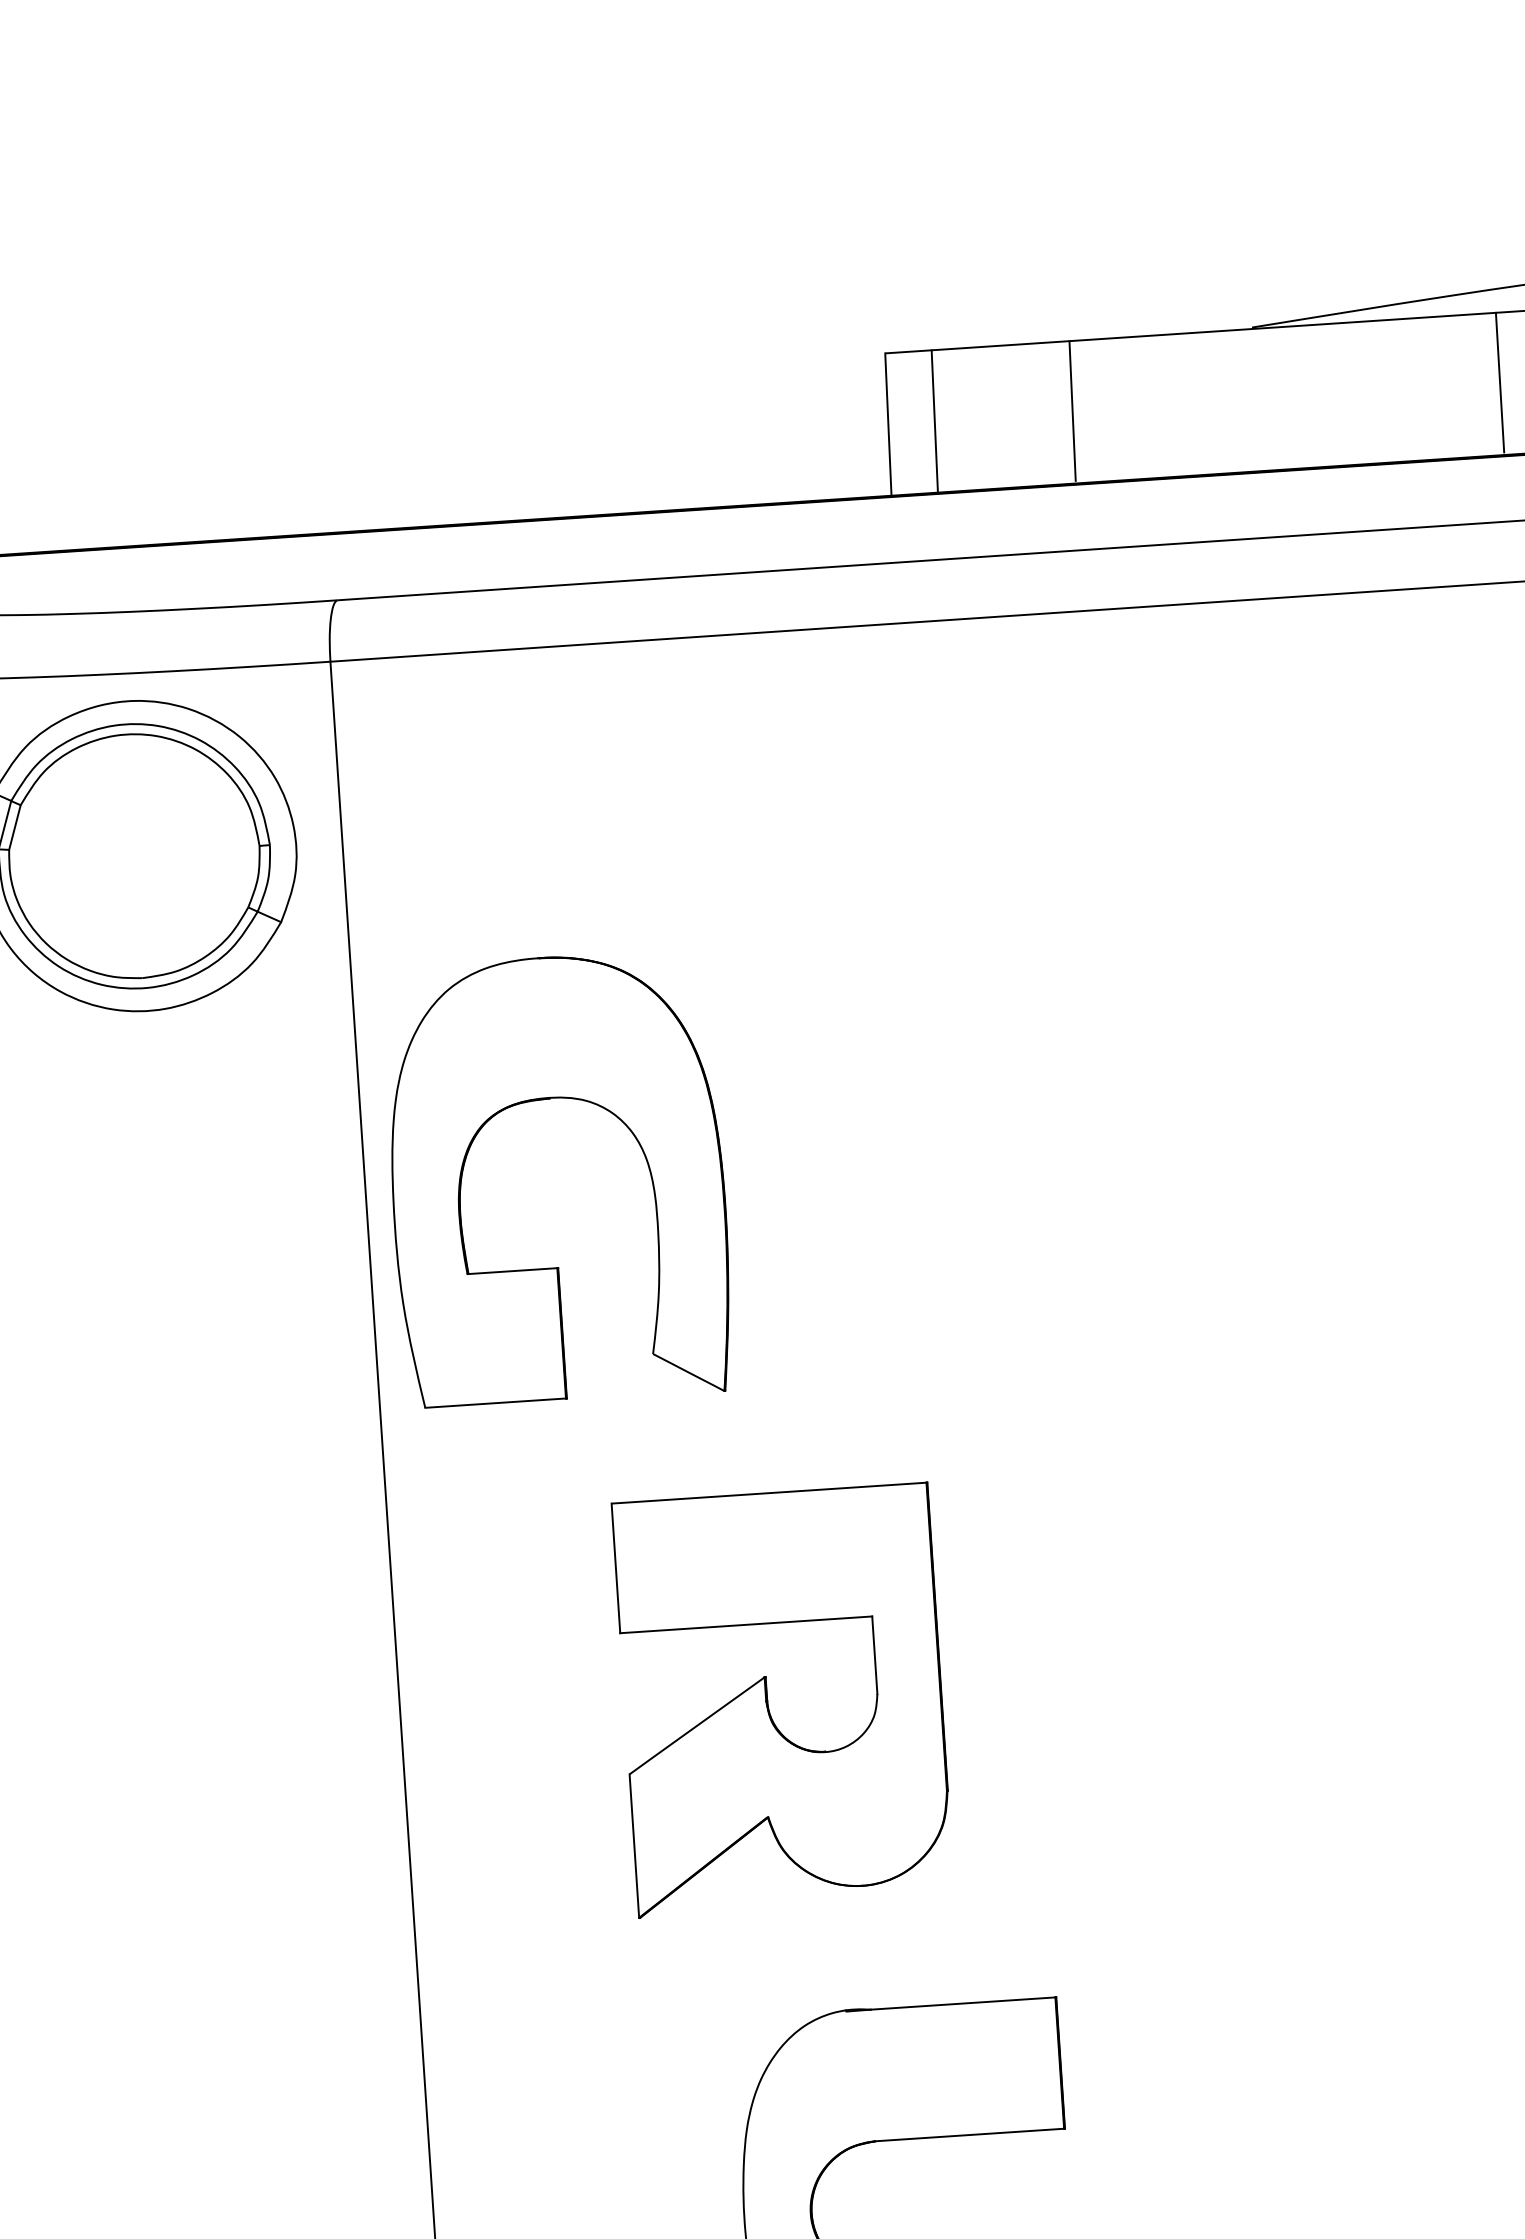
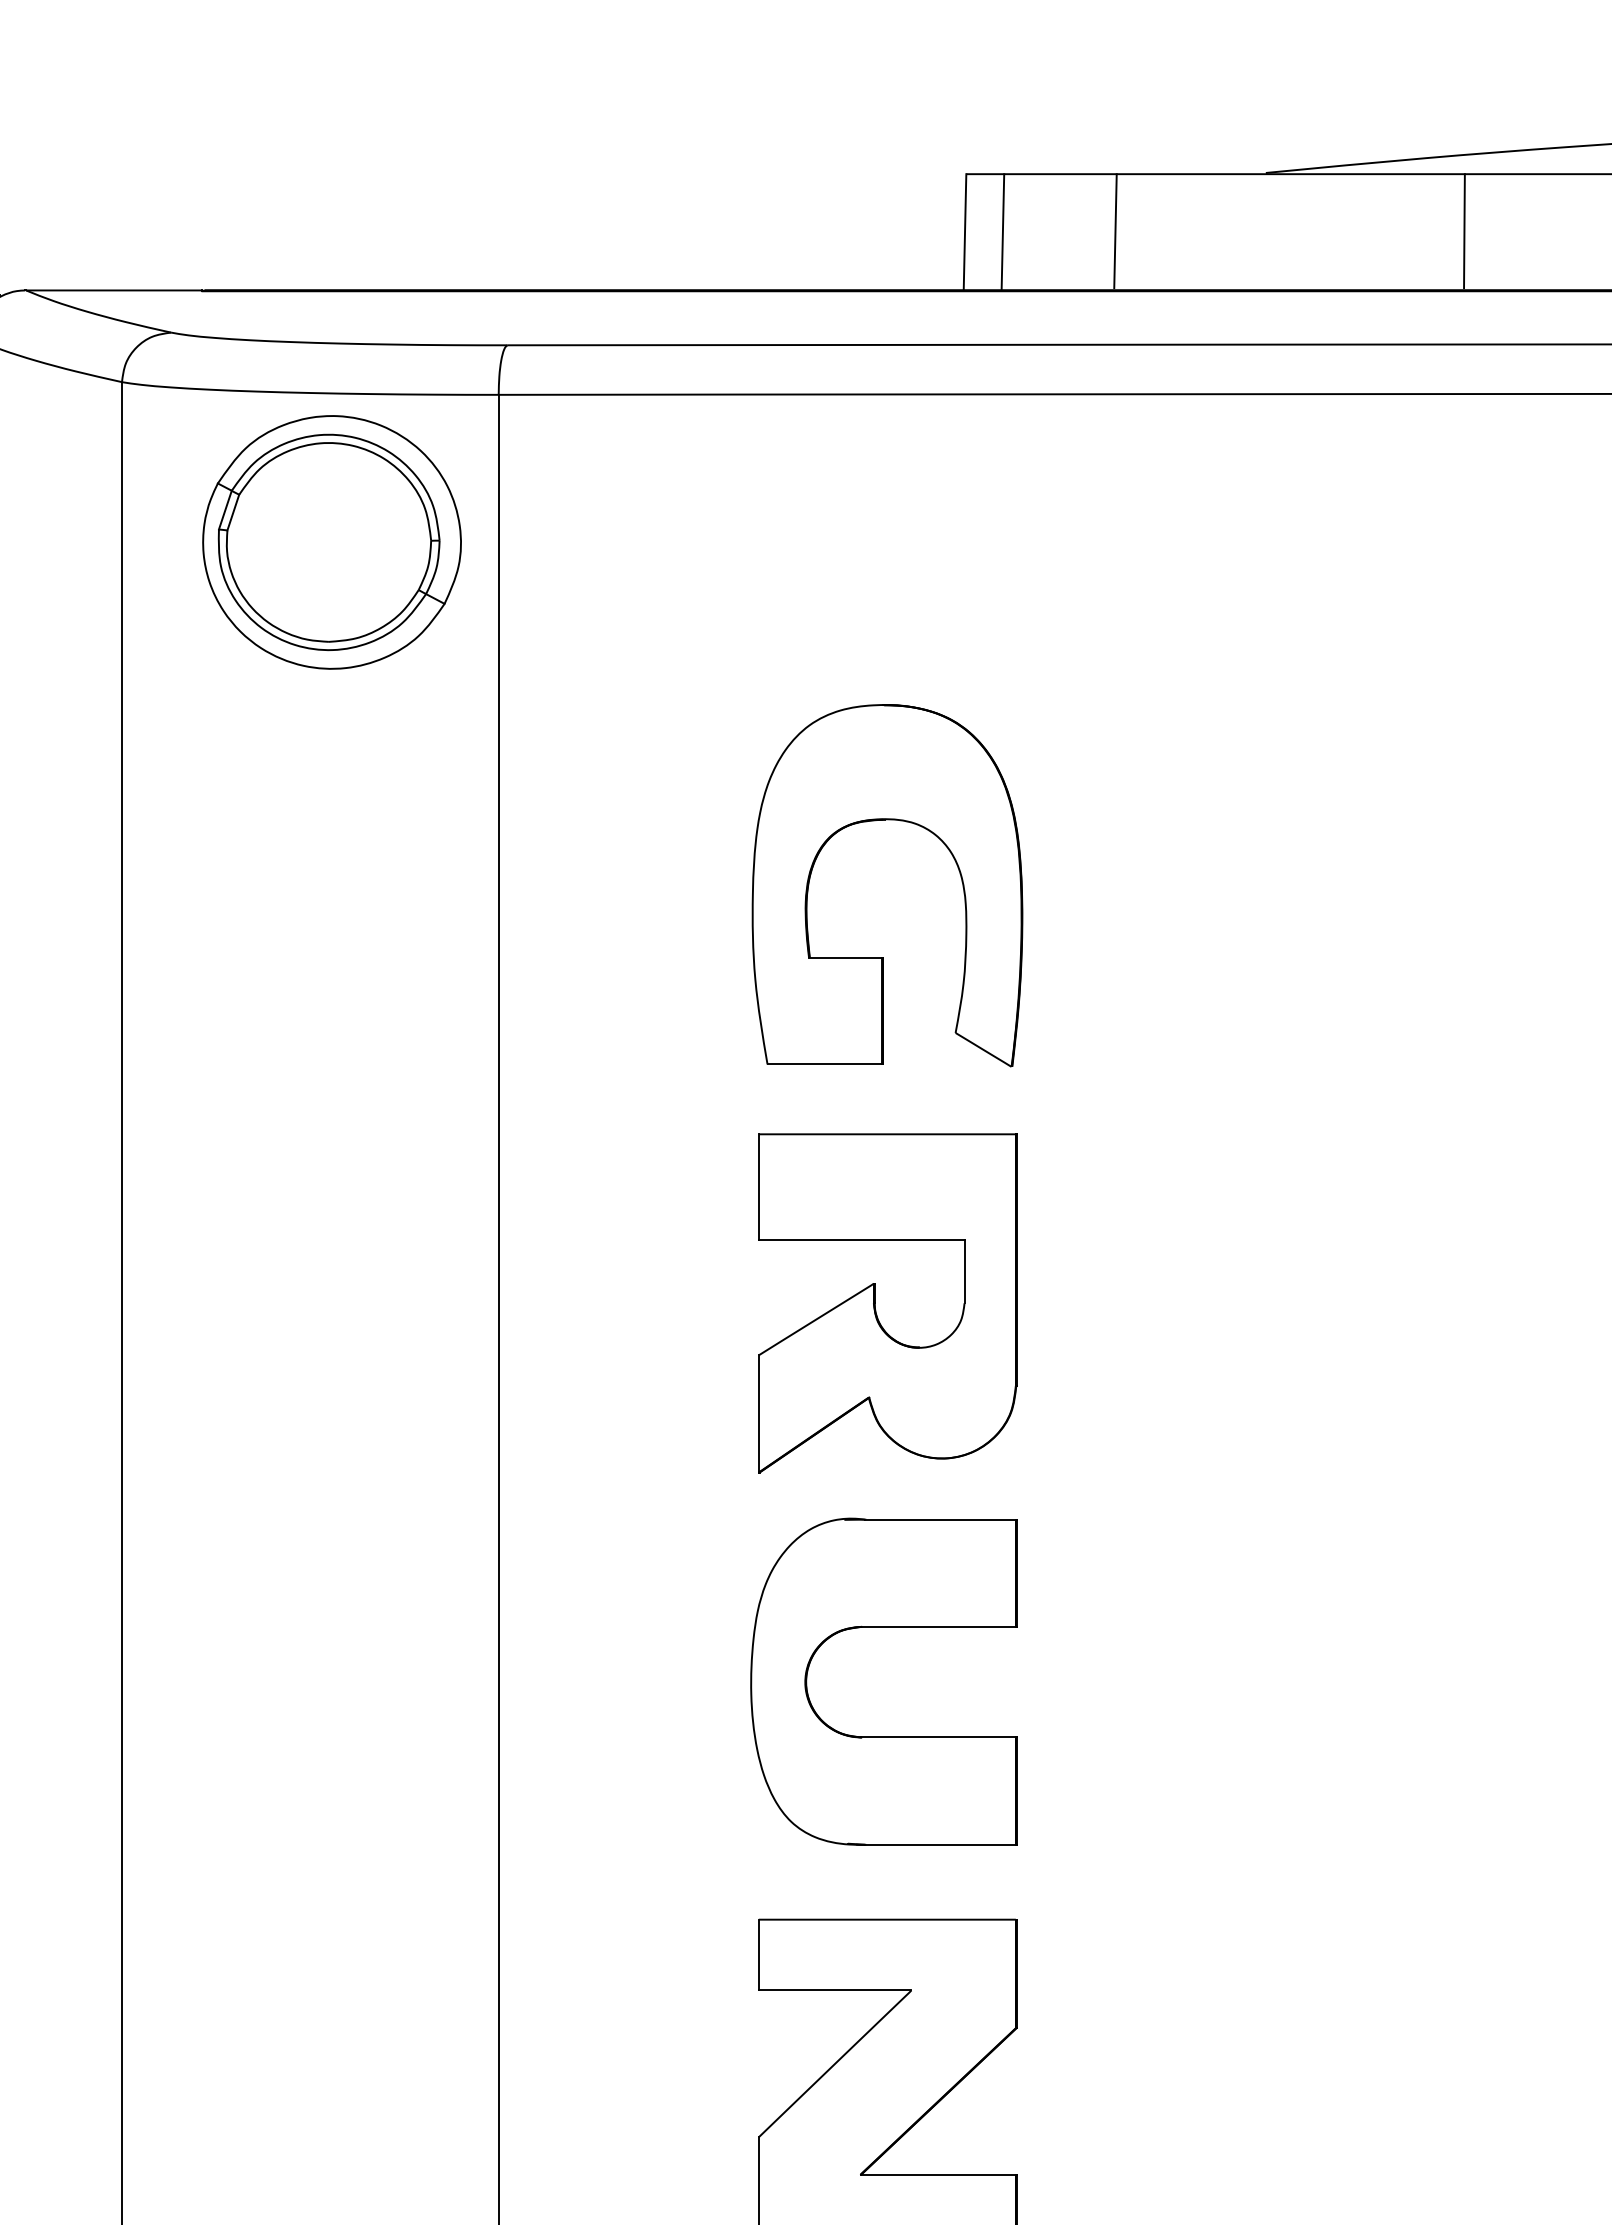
part: (552, 1099) -> (887, 820), moved
part: (768, 1701) -> (875, 1303), moved

